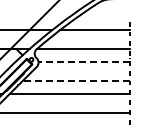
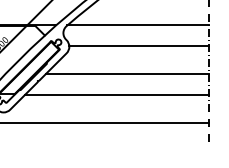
line: (84, 62) -> (139, 46), dashed -> solid
line: (76, 80) -> (127, 74), dashed -> solid

